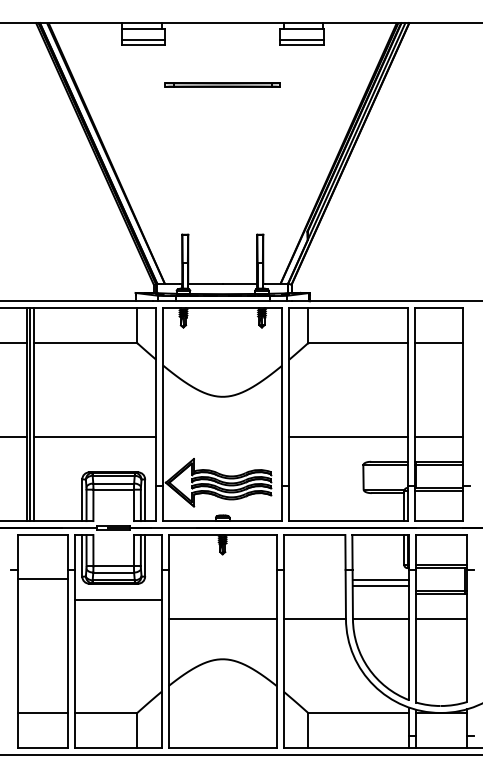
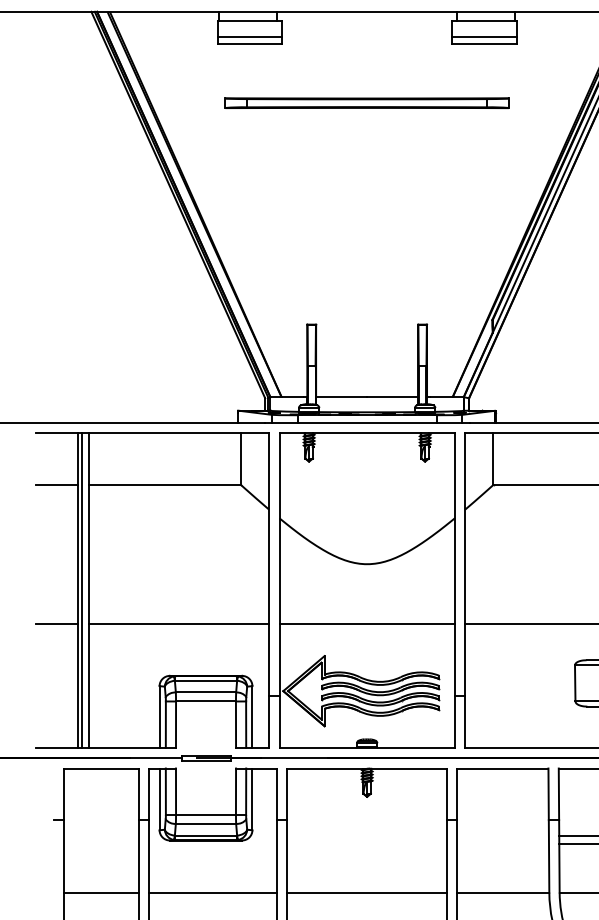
part: (222, 84) -> (366, 102), size x1.67
line: (222, 437) -> (366, 624), added
line: (42, 578) -> (100, 891), moved
line: (118, 599) -> (213, 891), moved

